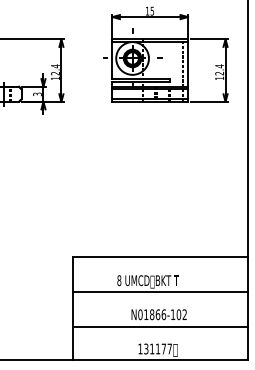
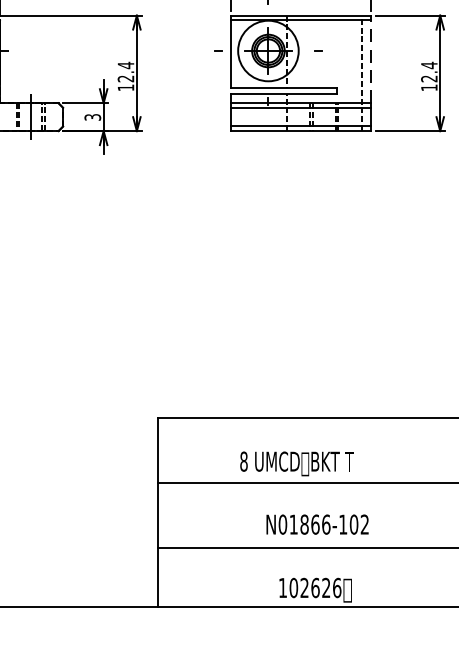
line: (188, 63) -> (371, 60), solid -> dashed
text: (158, 348) -> (316, 587), 131177 -> 102626

